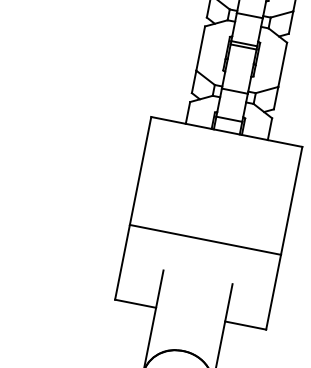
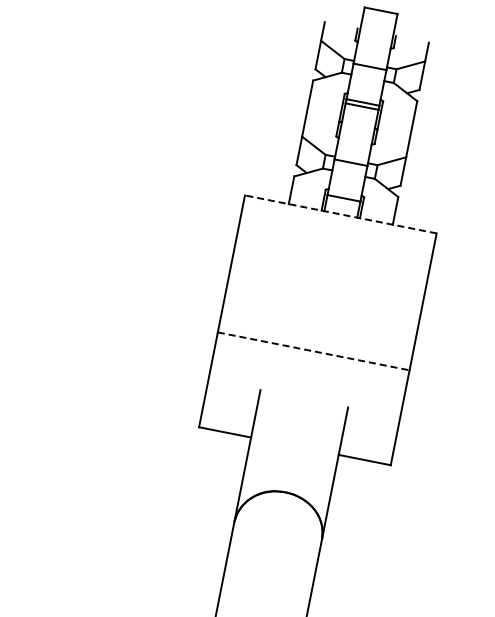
line: (226, 132) -> (340, 214), solid -> dashed
line: (205, 240) -> (313, 351), solid -> dashed

